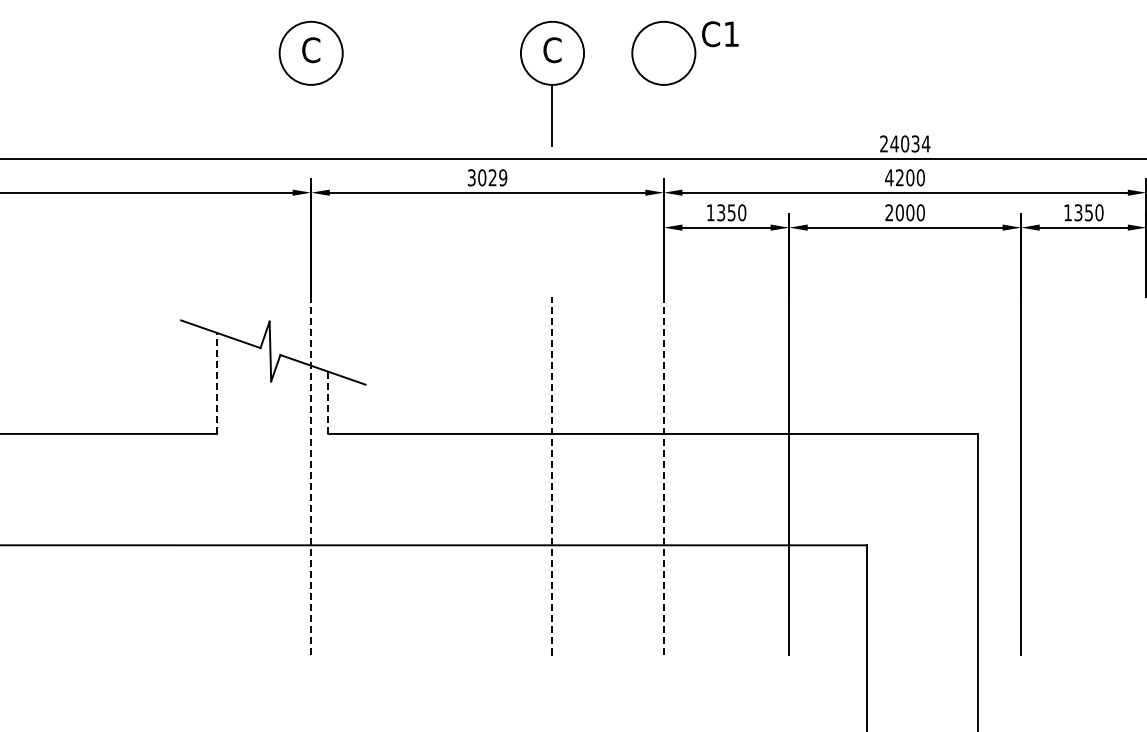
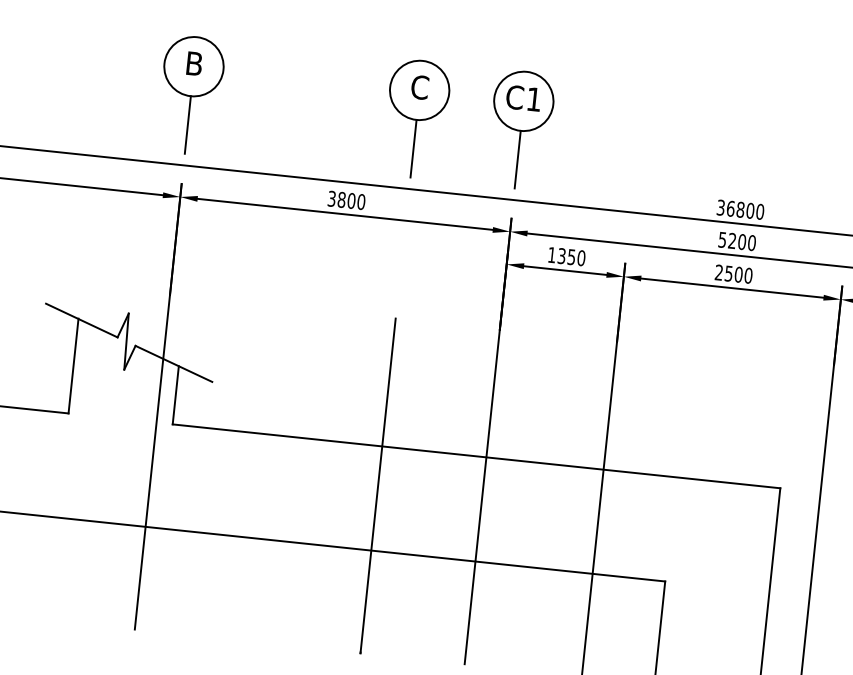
text: (720, 34) -> (523, 98), moved
text: (311, 50) -> (194, 64), C -> B
line: (311, 115) -> (188, 124), added
line: (663, 115) -> (517, 159), added
text: (905, 143) -> (741, 209), 24034 -> 36800
text: (492, 177) -> (351, 200), 3029 -> 3800
text: (889, 177) -> (722, 239), 4200 -> 5200
text: (899, 212) -> (728, 273), 2000 -> 2500
line: (217, 383) -> (73, 366), dashed -> solid
line: (328, 402) -> (175, 394), dashed -> solid
line: (311, 476) -> (152, 462), dashed -> solid
line: (552, 476) -> (378, 486), dashed -> solid
line: (663, 476) -> (481, 497), dashed -> solid

